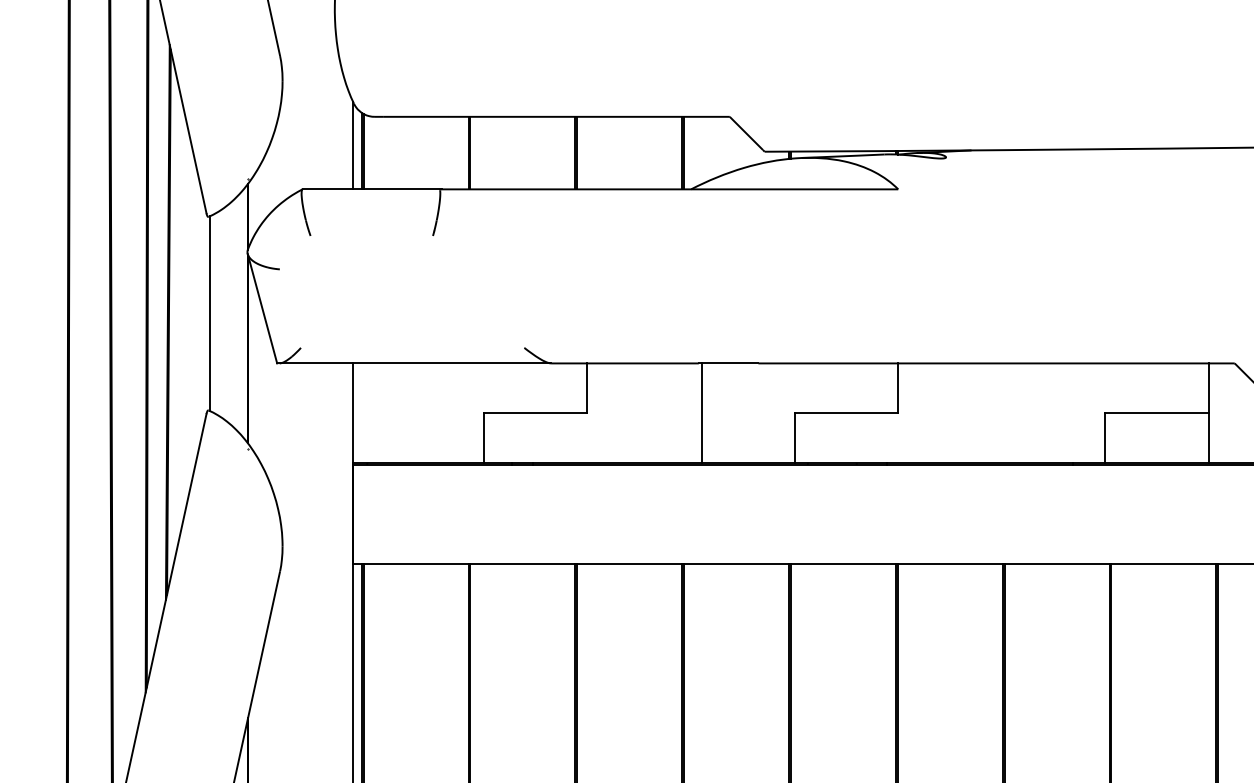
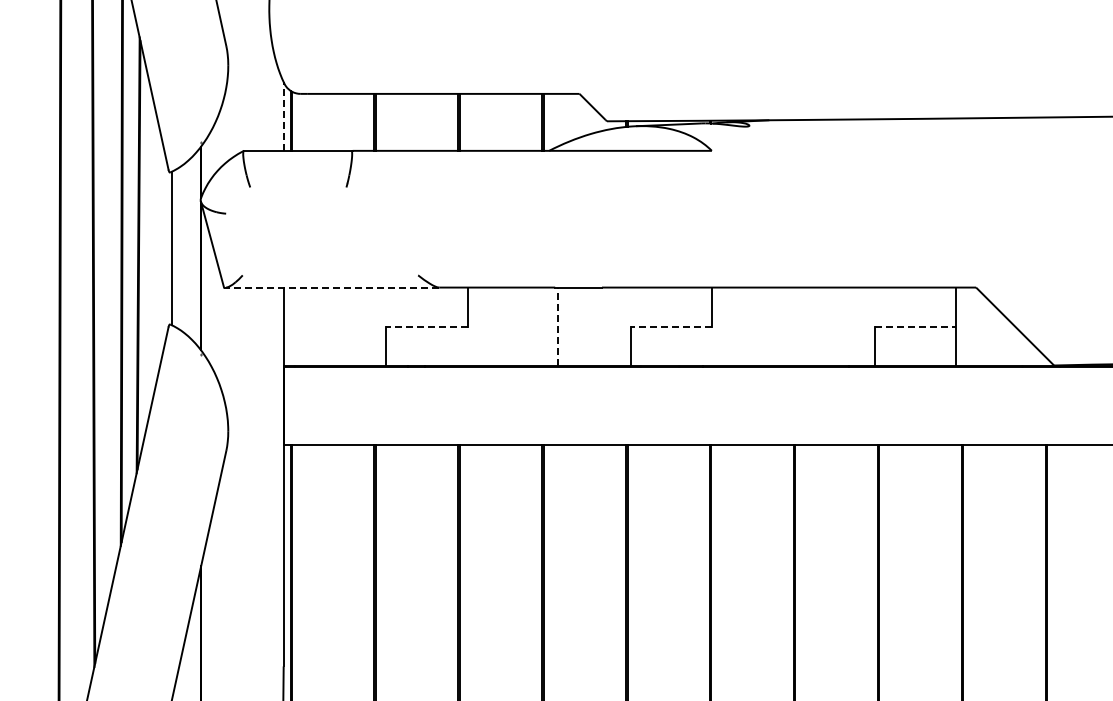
line: (352, 145) -> (283, 116), solid -> dashed
line: (413, 363) -> (331, 287), solid -> dashed
line: (536, 412) -> (427, 326), solid -> dashed
line: (701, 412) -> (557, 326), solid -> dashed
line: (846, 412) -> (671, 326), solid -> dashed
line: (1157, 412) -> (915, 326), solid -> dashed

